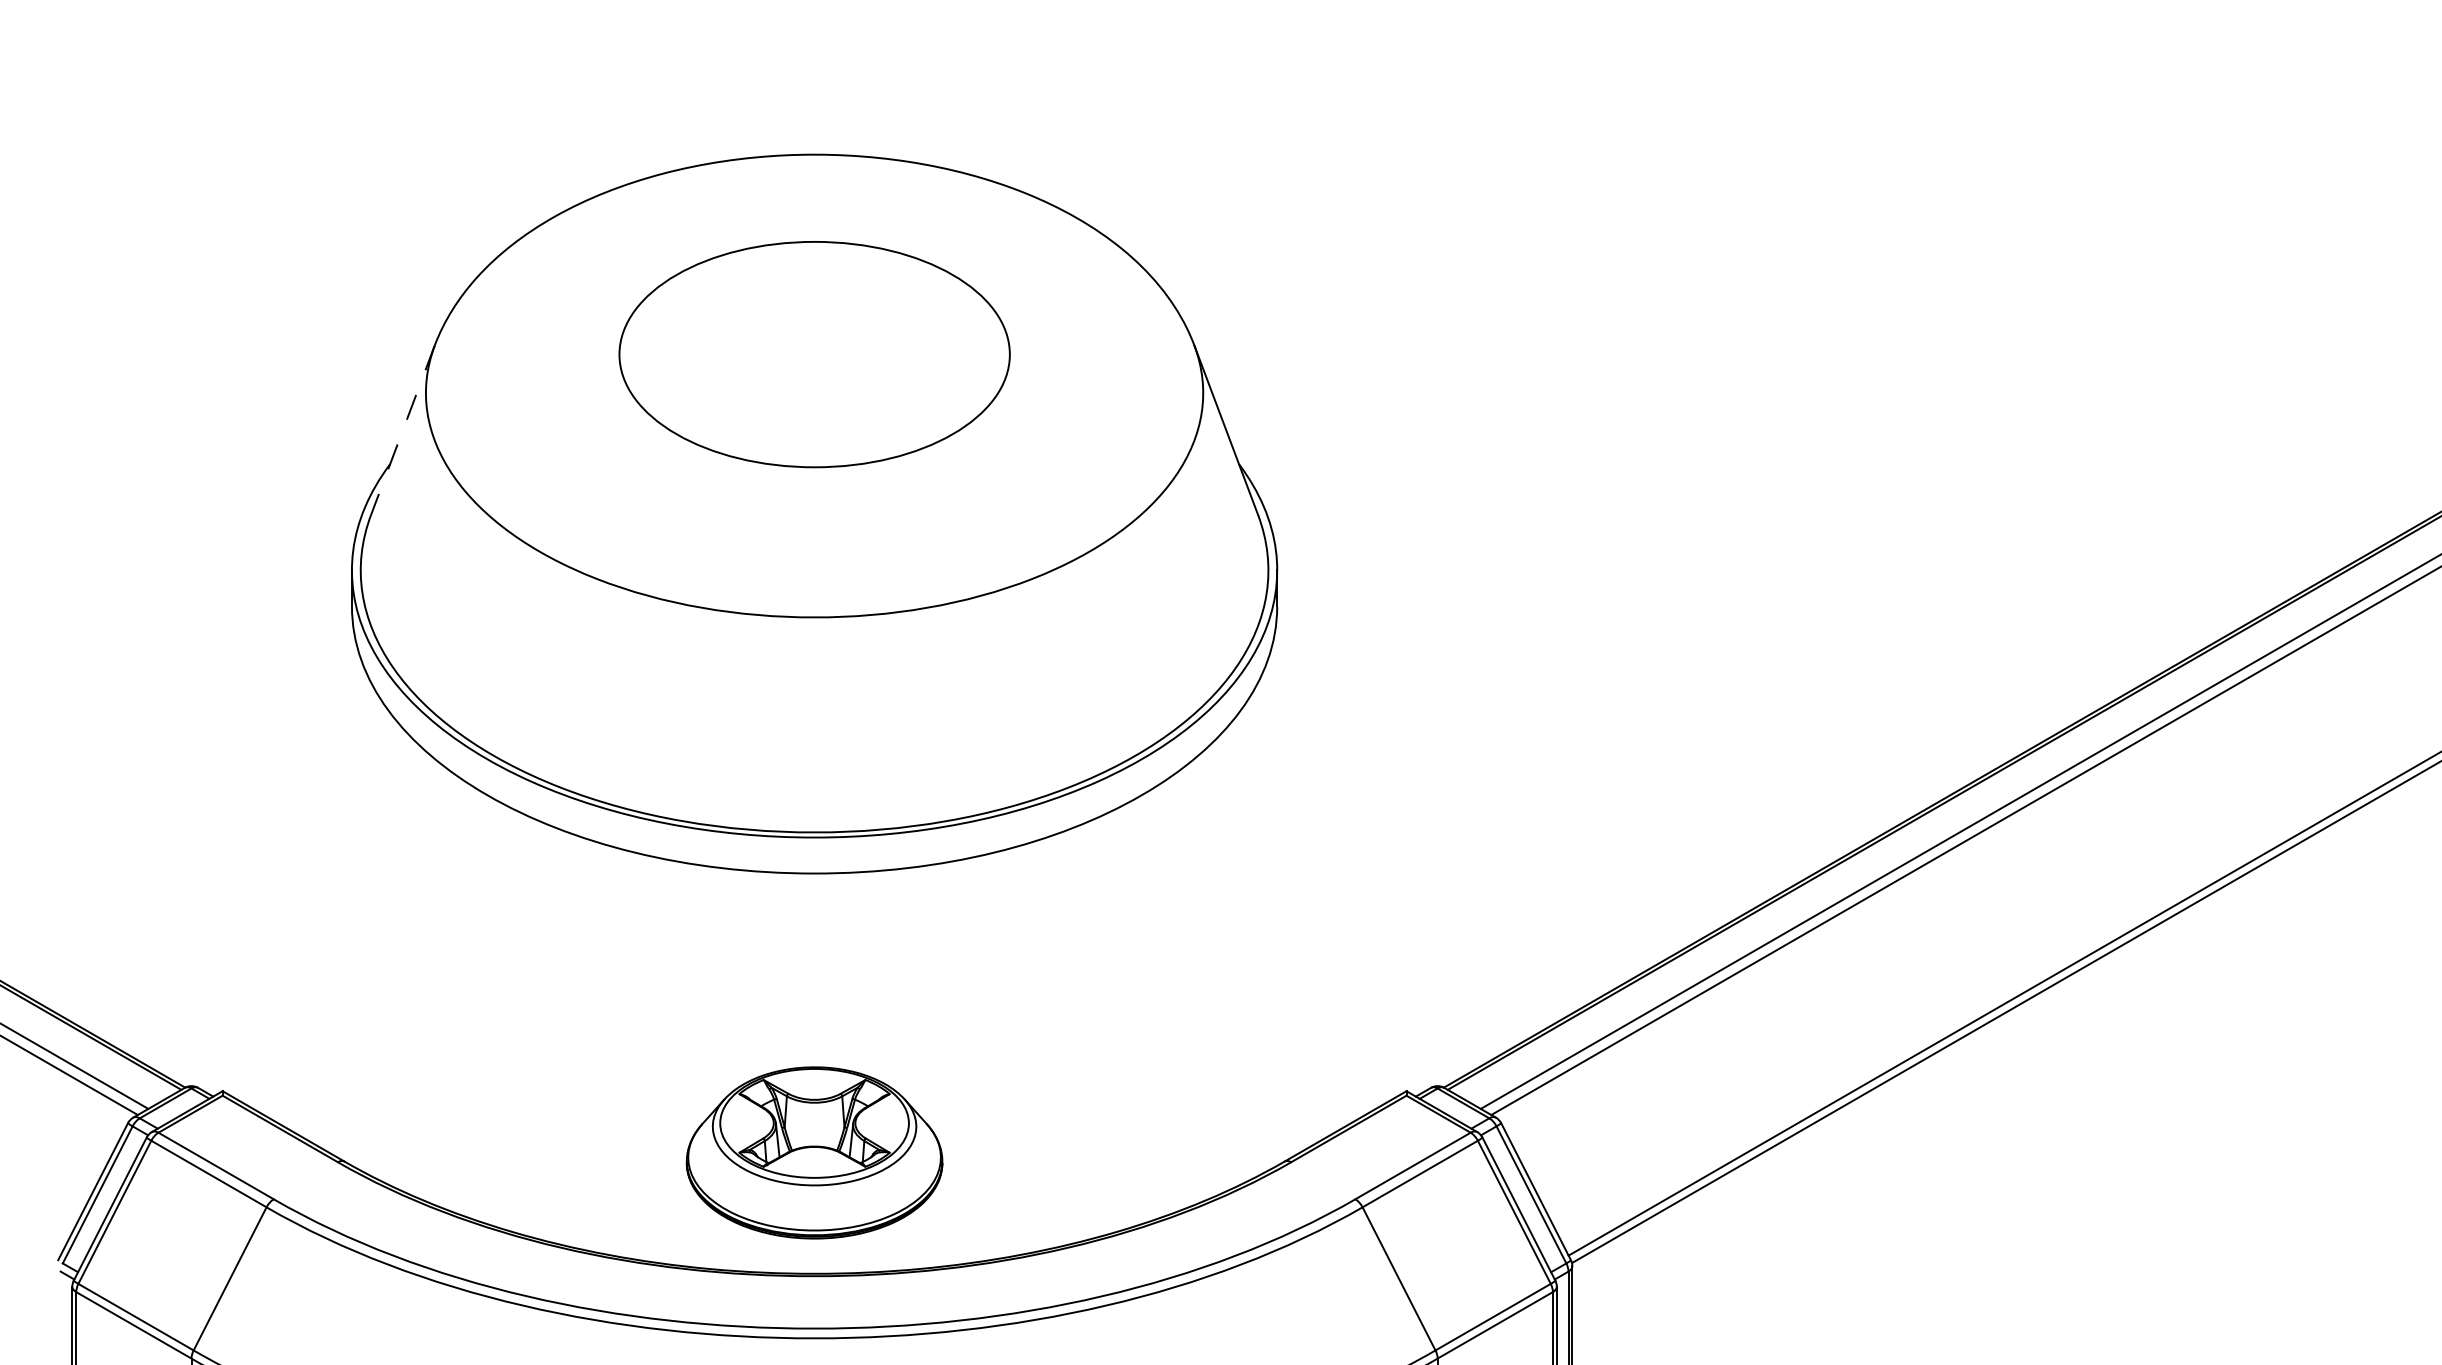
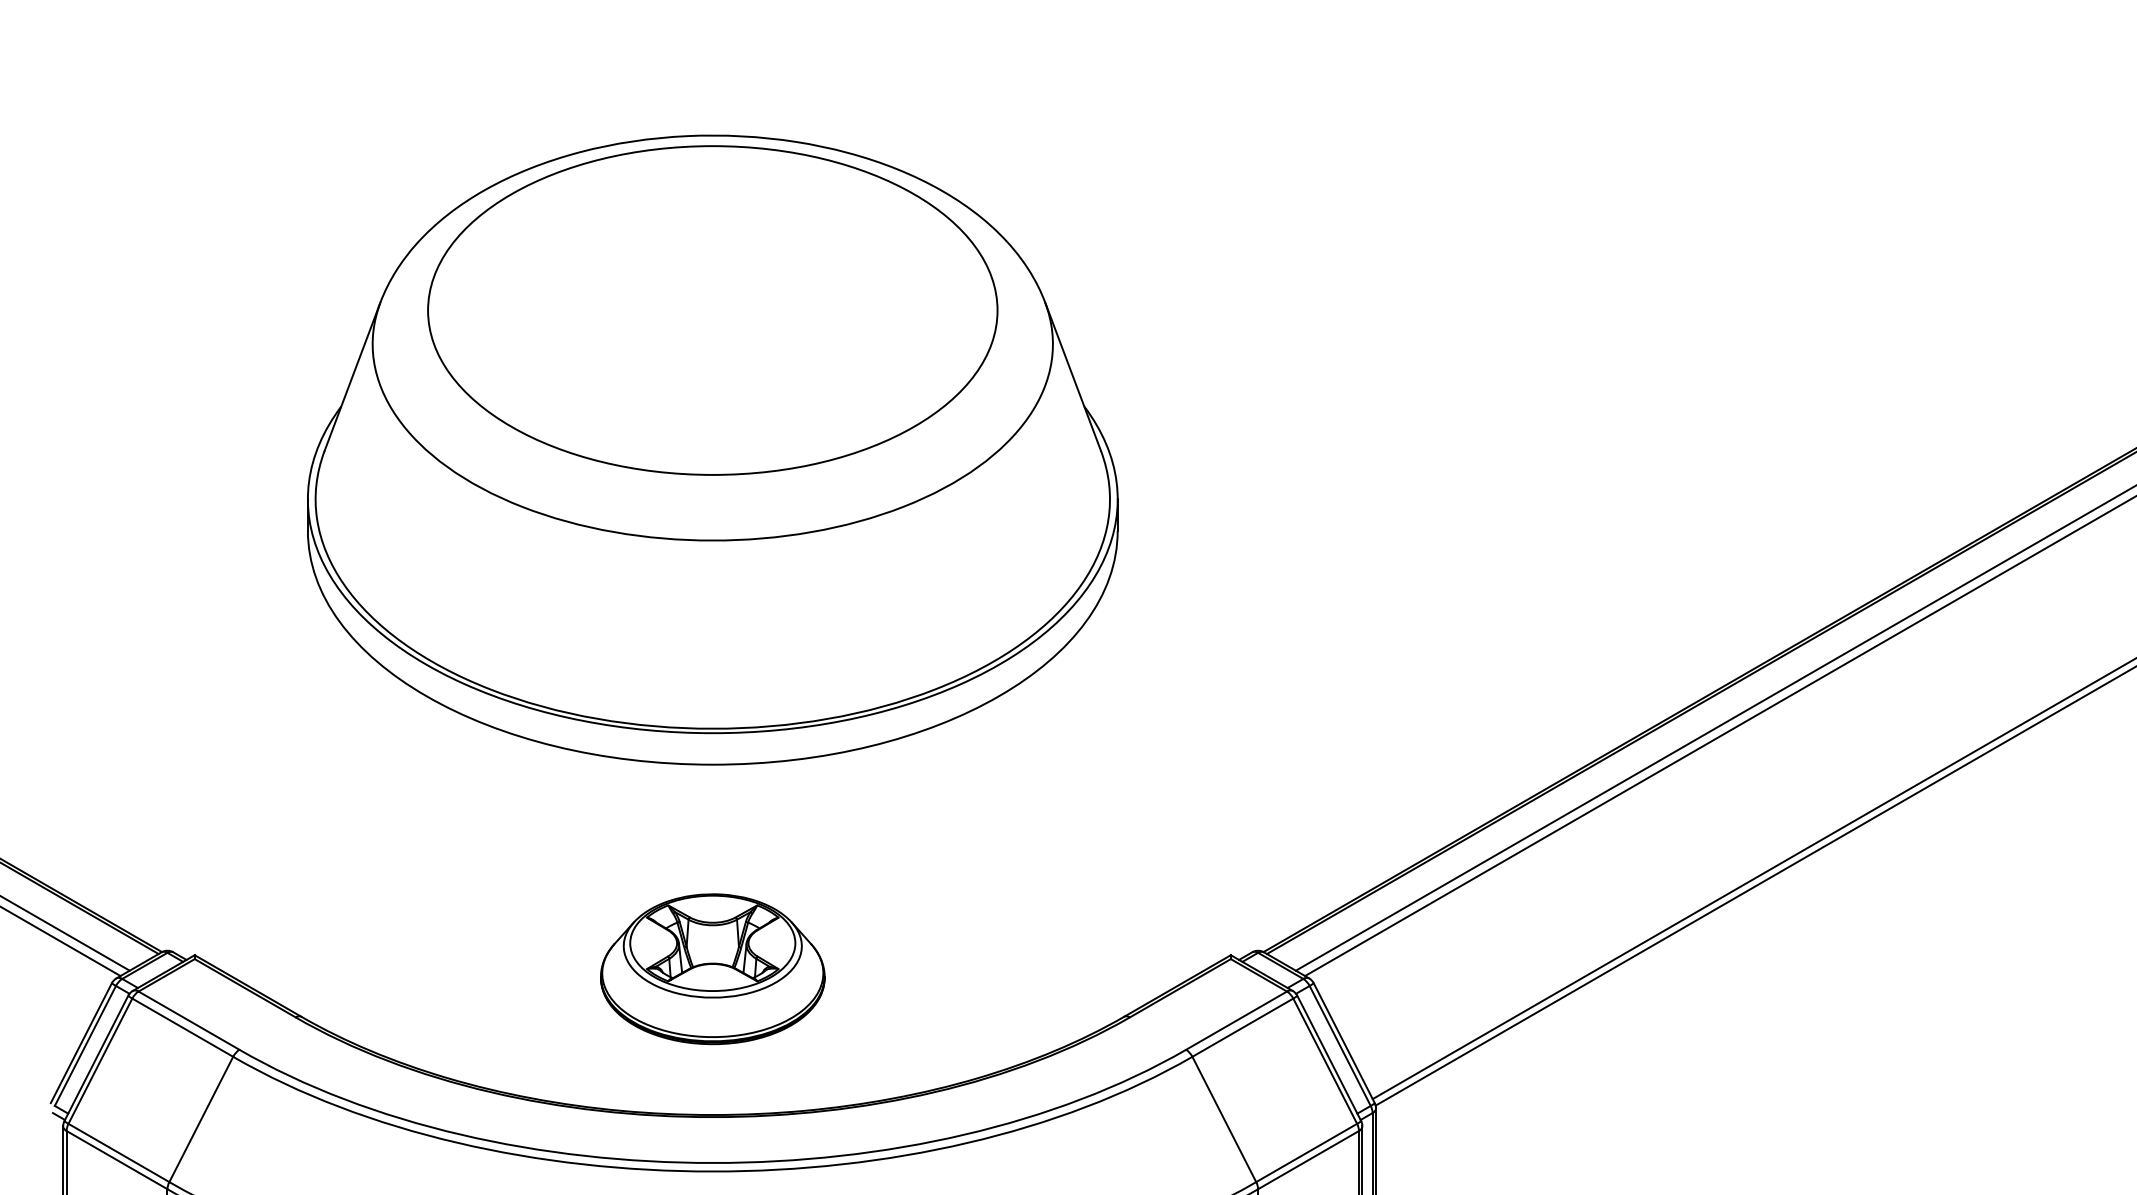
part: (814, 354) -> (712, 310), size x1.67
line: (402, 431) -> (352, 377), dashed -> solid
part: (814, 1153) -> (712, 969), moved

